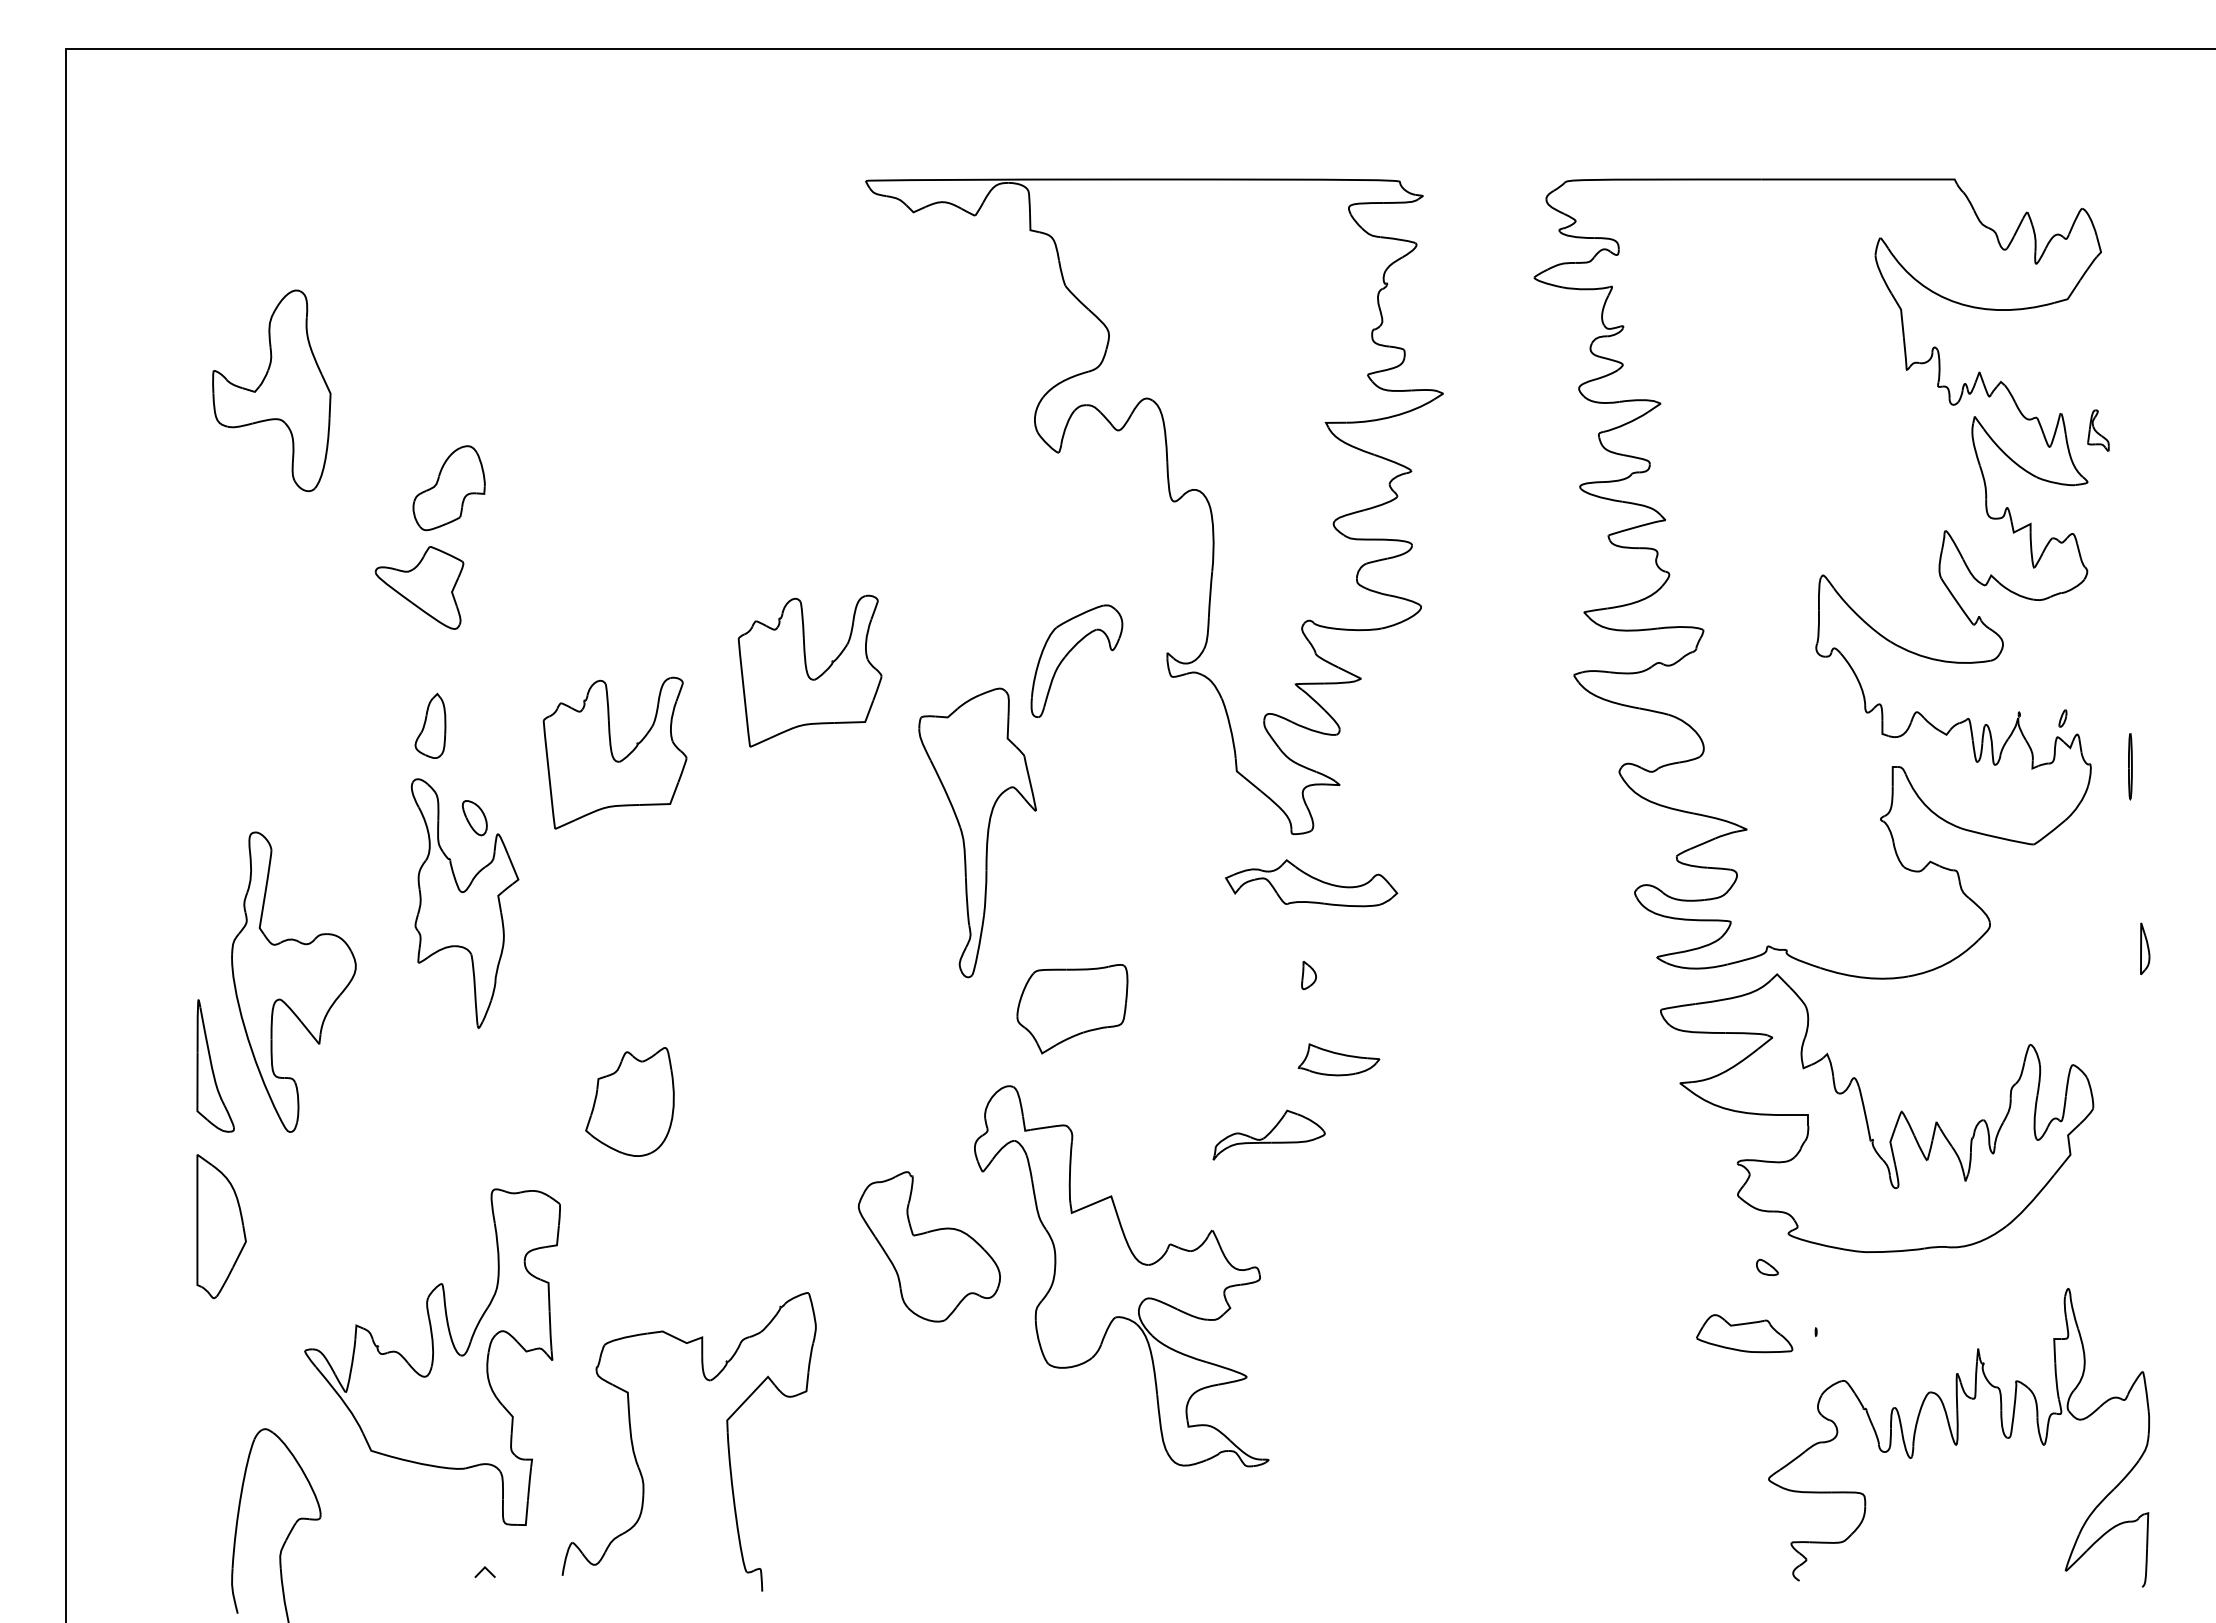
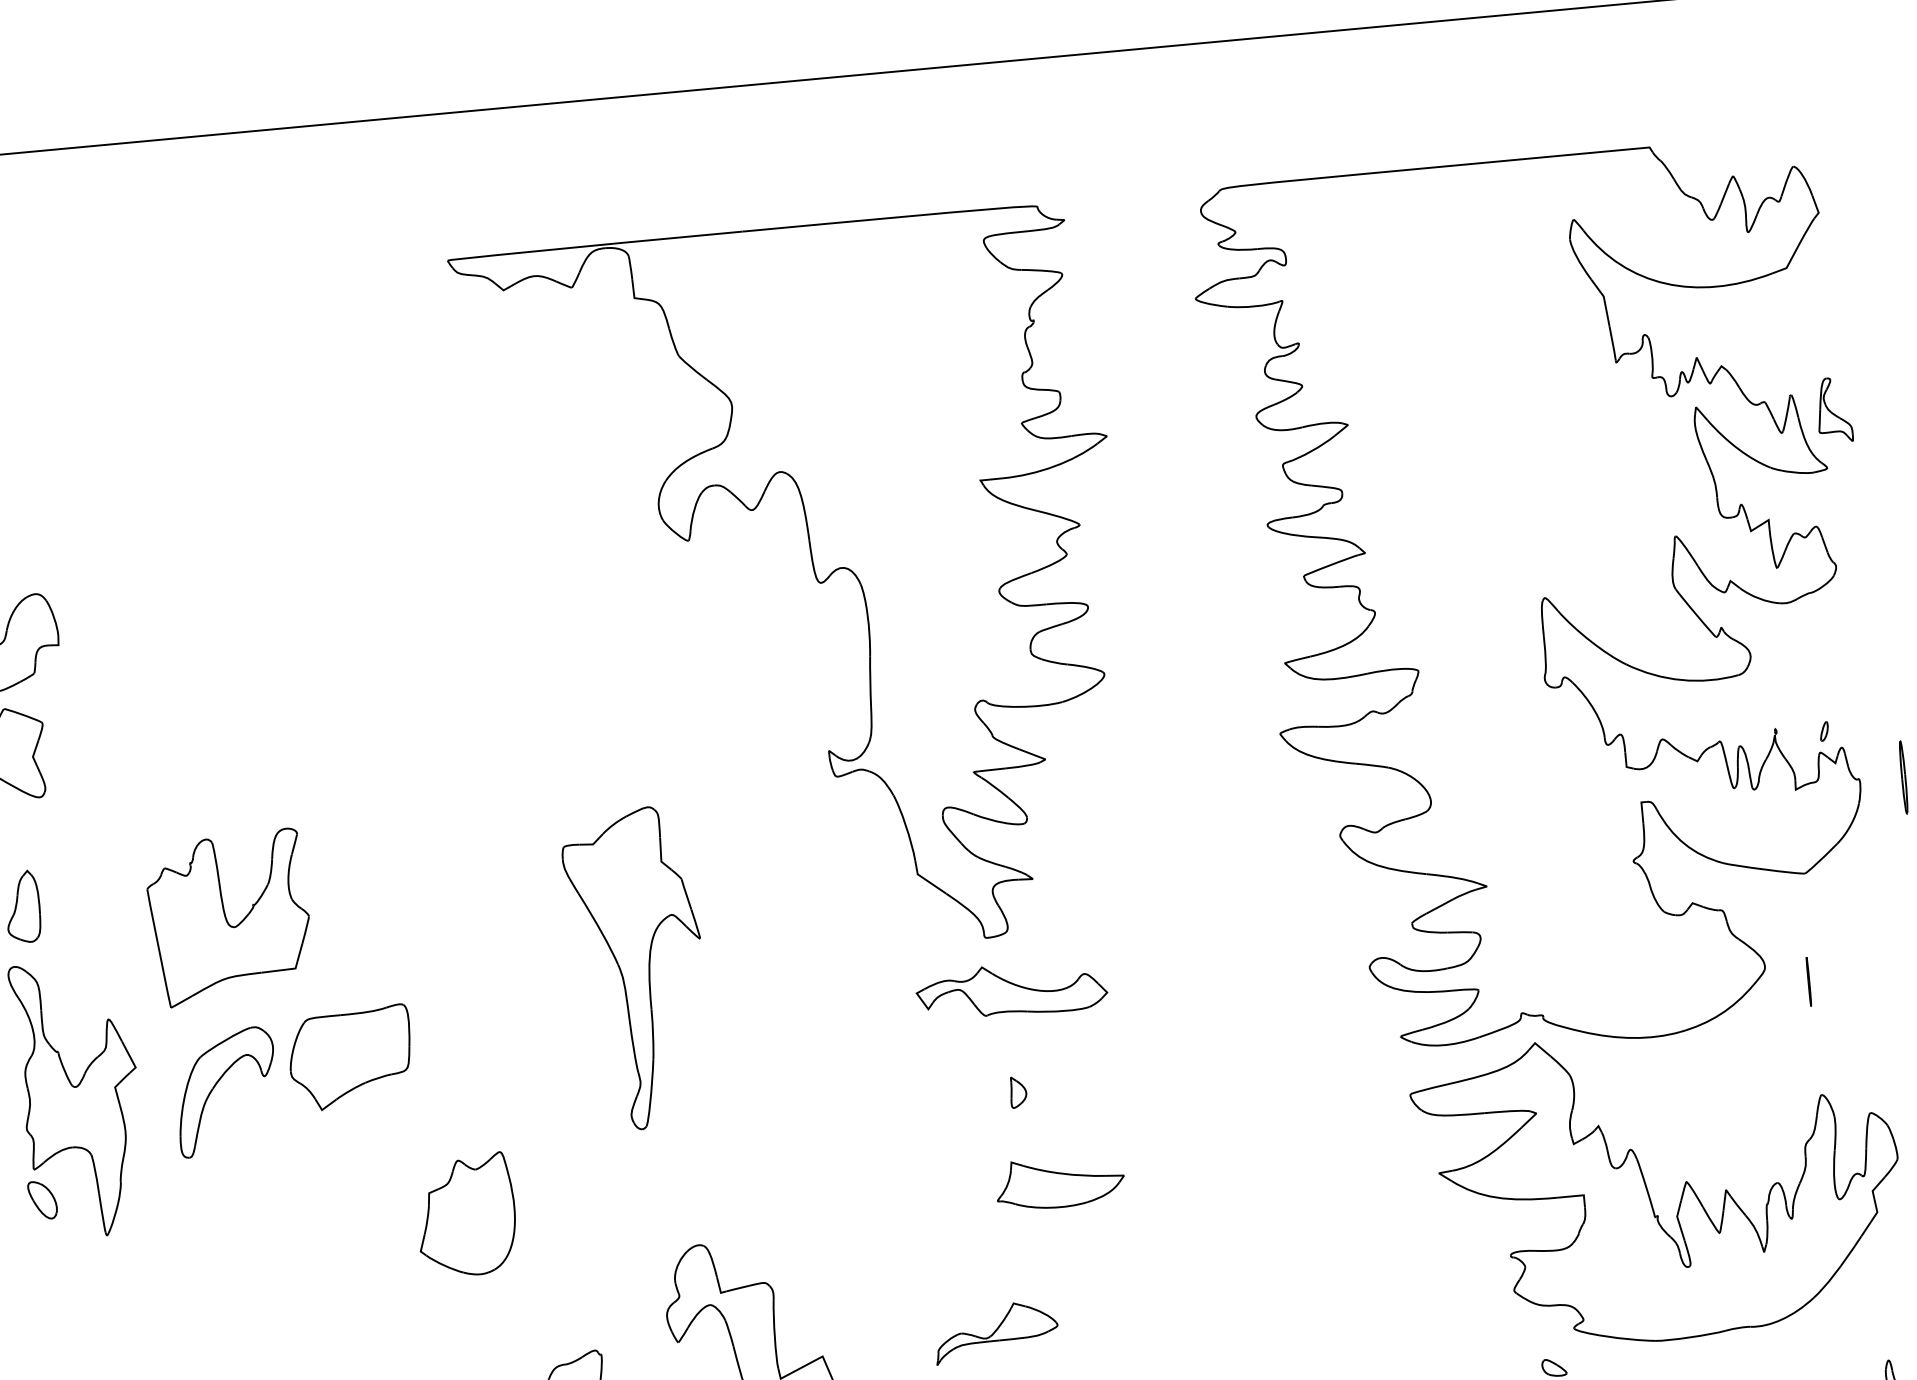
part: (2098, 430) -> (1834, 409), size x1.43
part: (1069, 653) -> (217, 1084), moved
part: (809, 670) -> (435, 806), removed
part: (474, 818) -> (42, 1200), moved
line: (2028, 941) -> (1809, 981), added
part: (1072, 1009) -> (350, 1058), moved
part: (1338, 1059) -> (1059, 1182), size x1.43
part: (629, 1101) -> (465, 1214), moved
part: (1268, 1134) -> (995, 1331), moved

